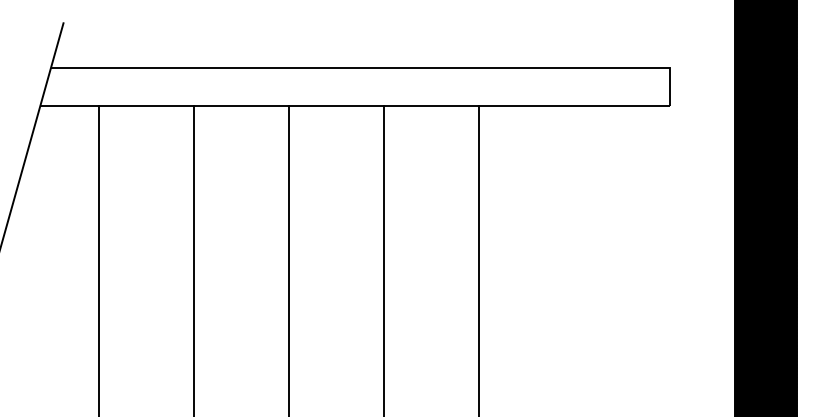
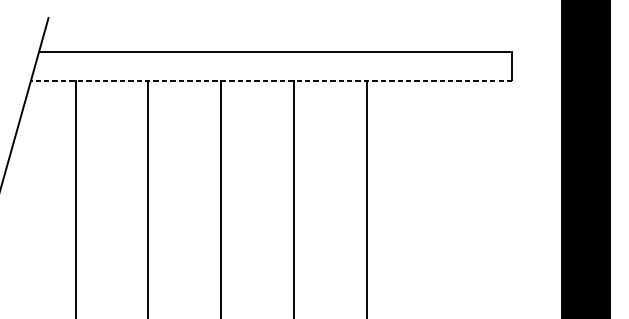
line: (354, 106) -> (271, 81), solid -> dashed

